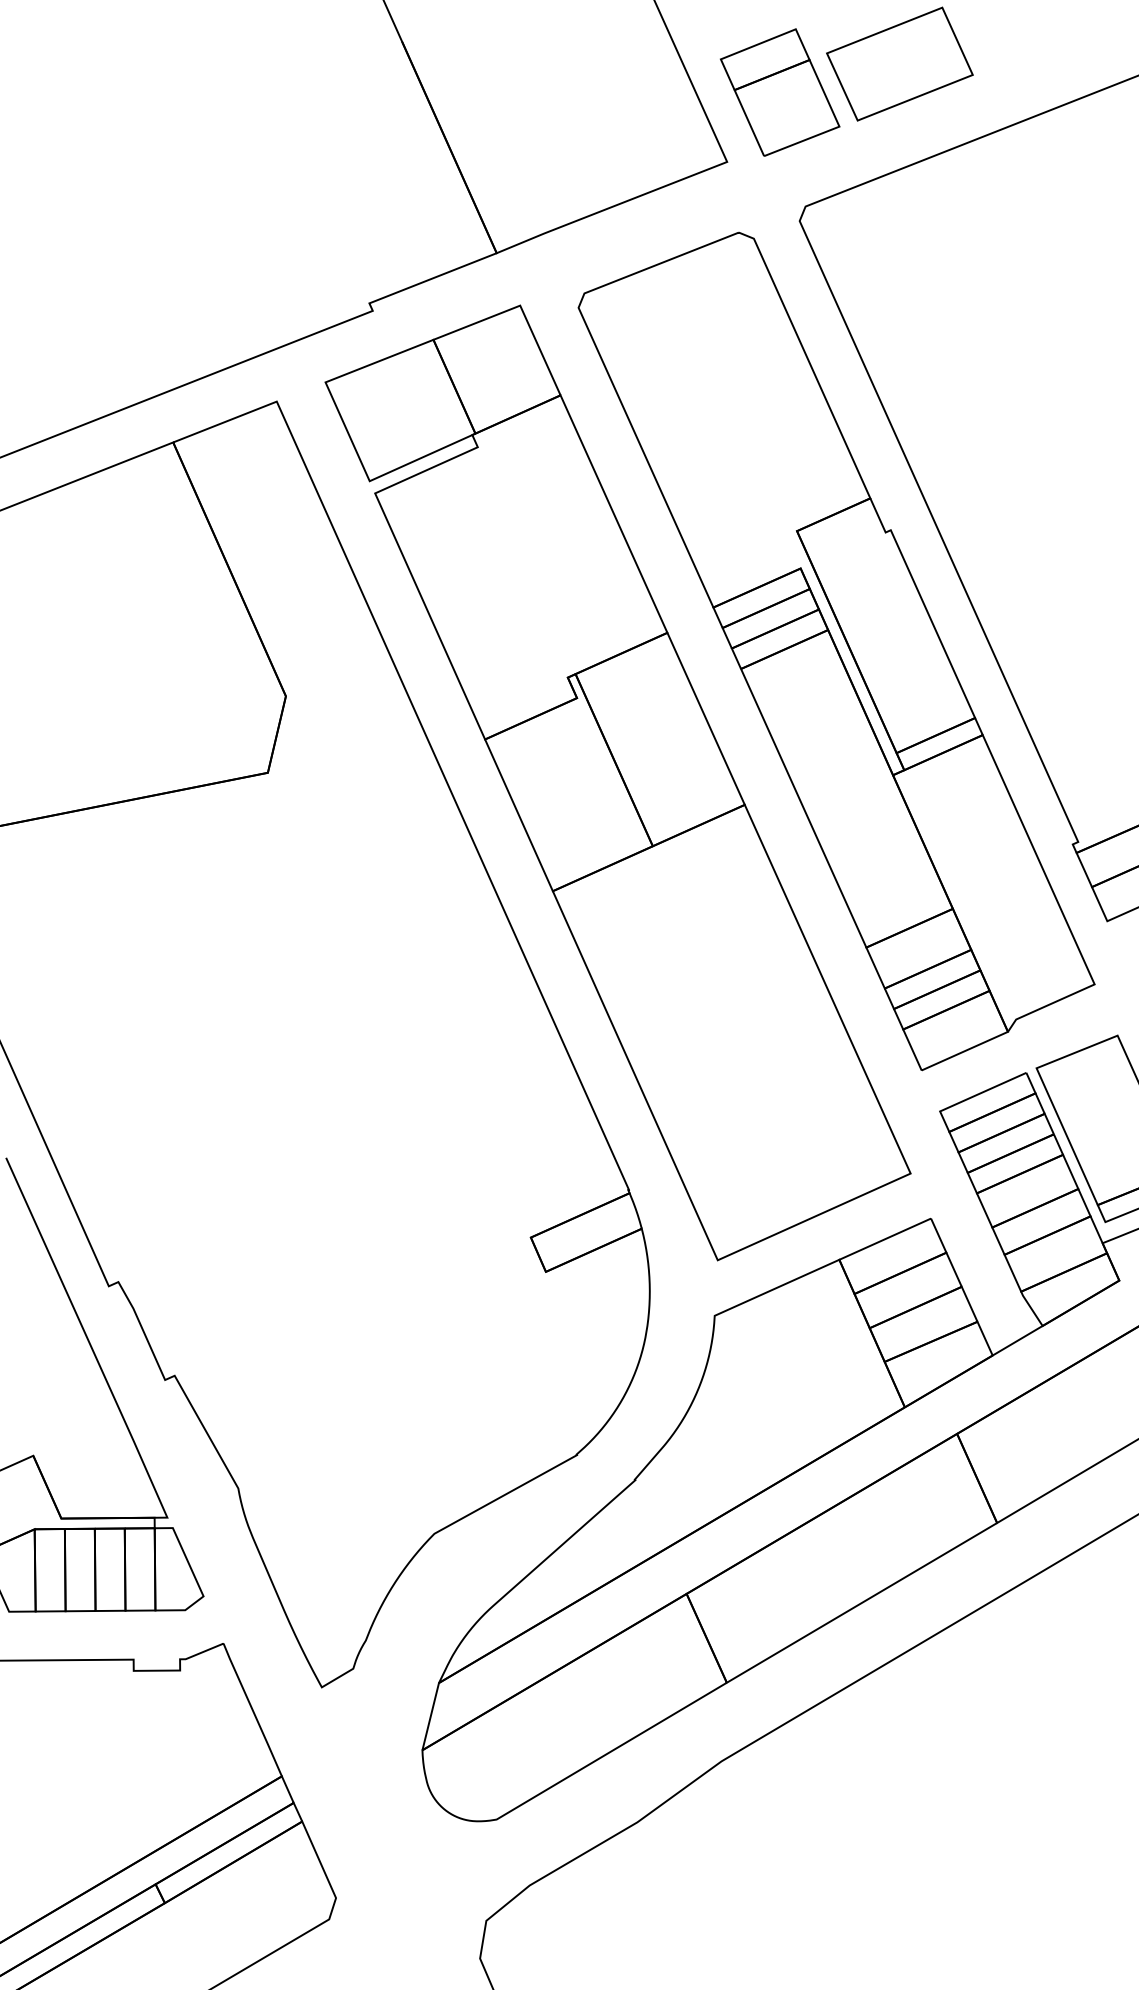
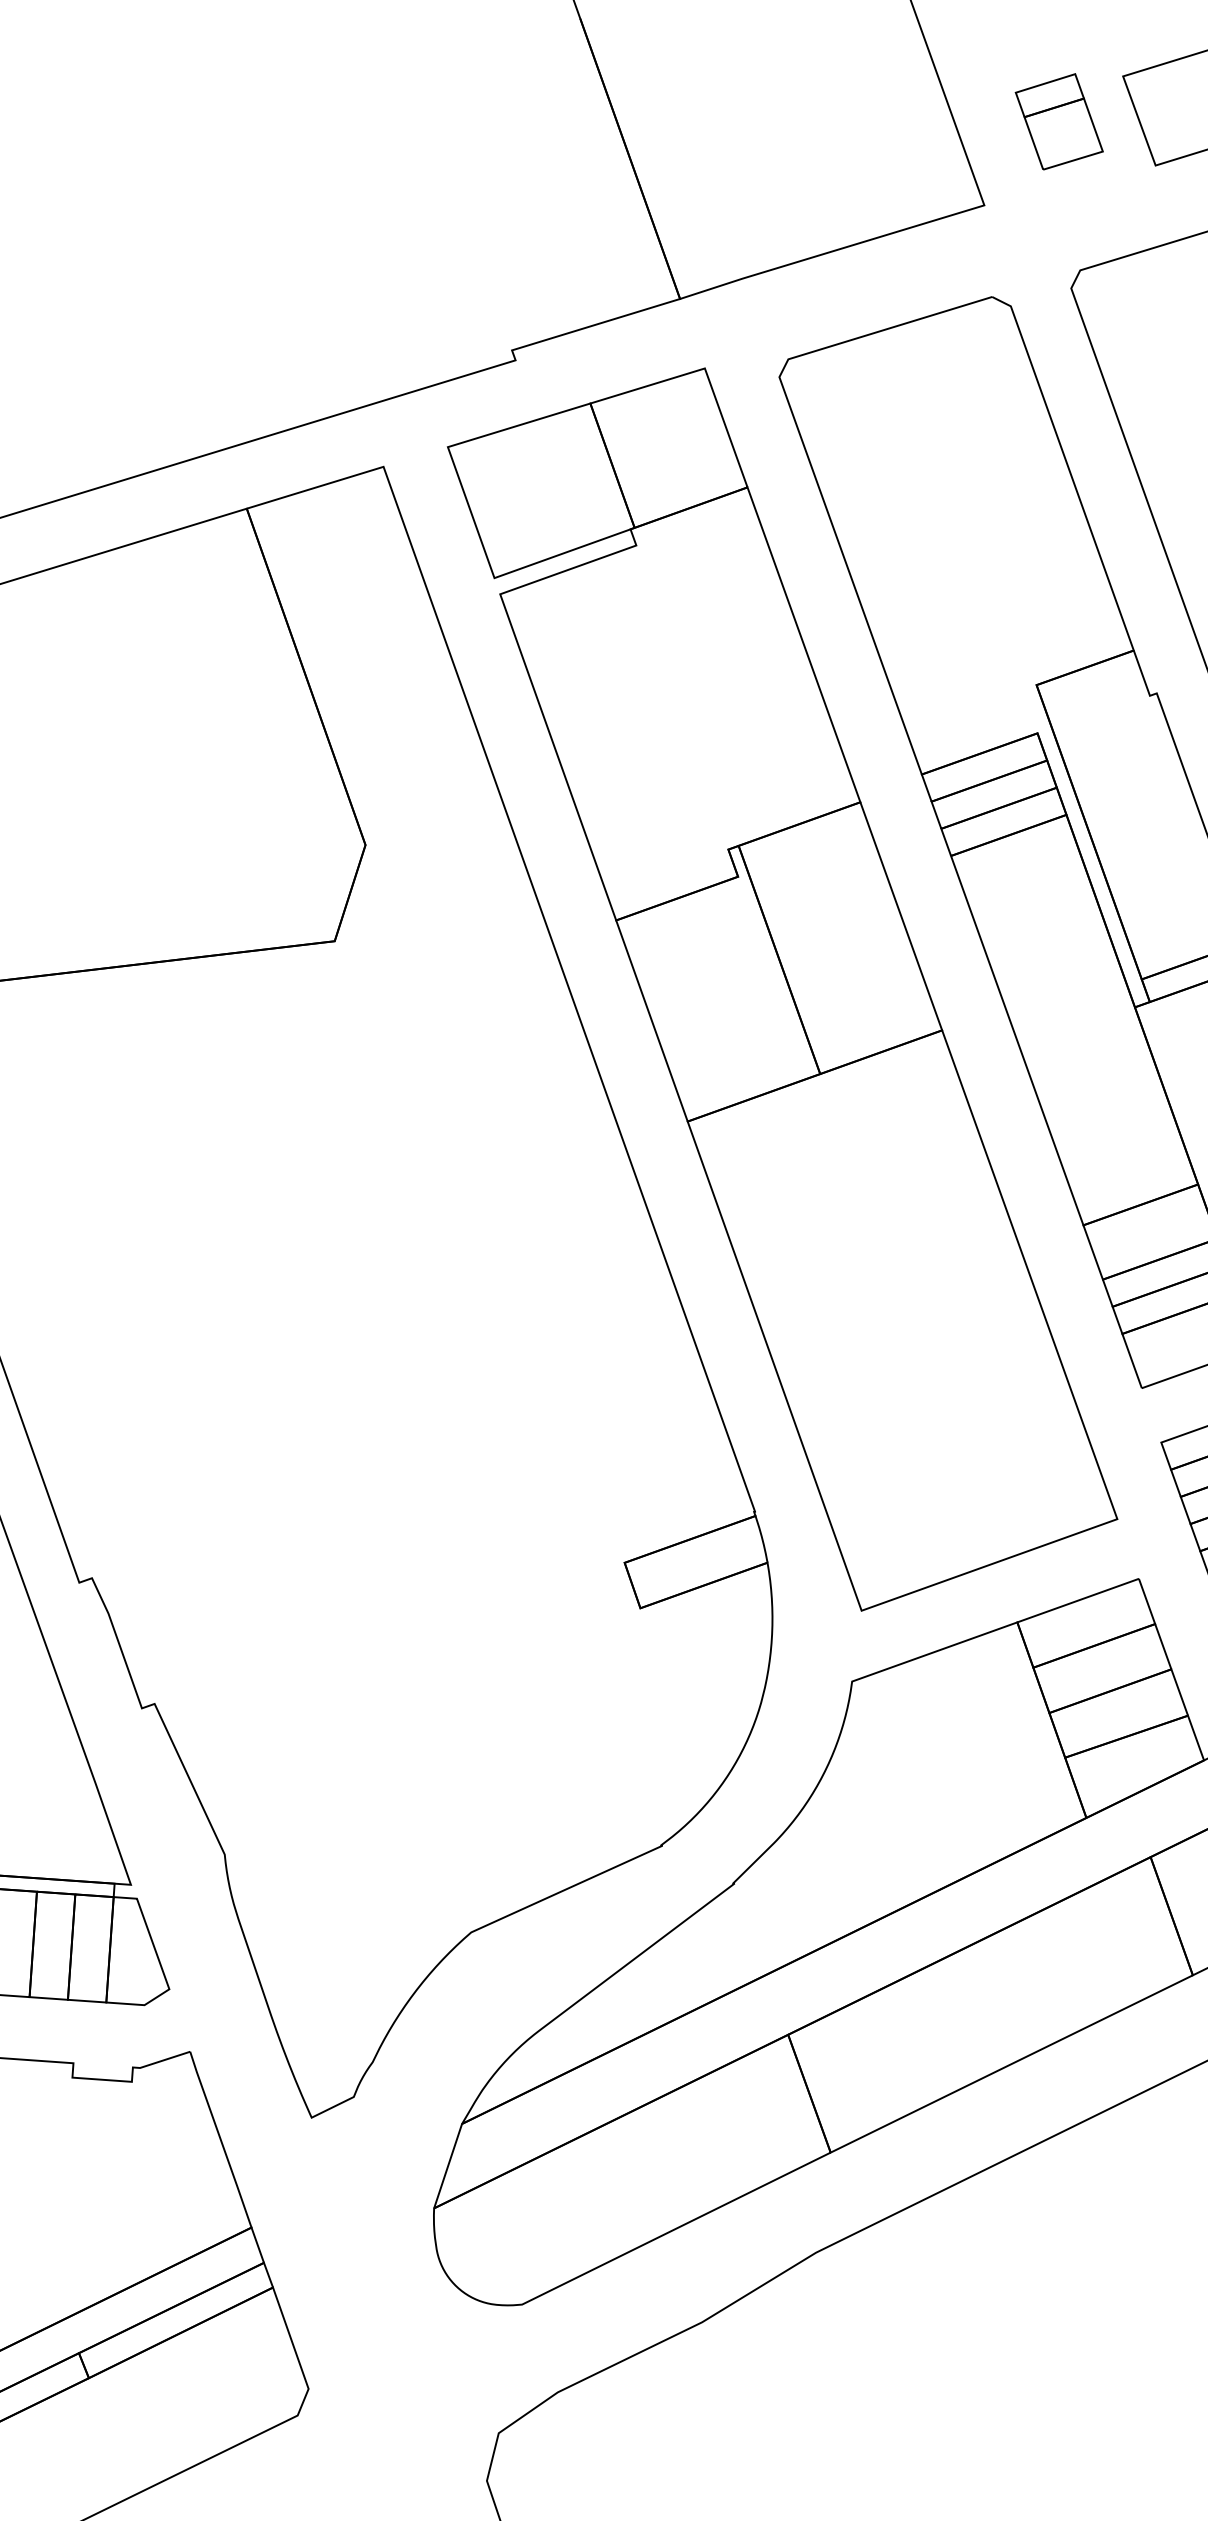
part: (780, 92) -> (1059, 121), size x0.6

